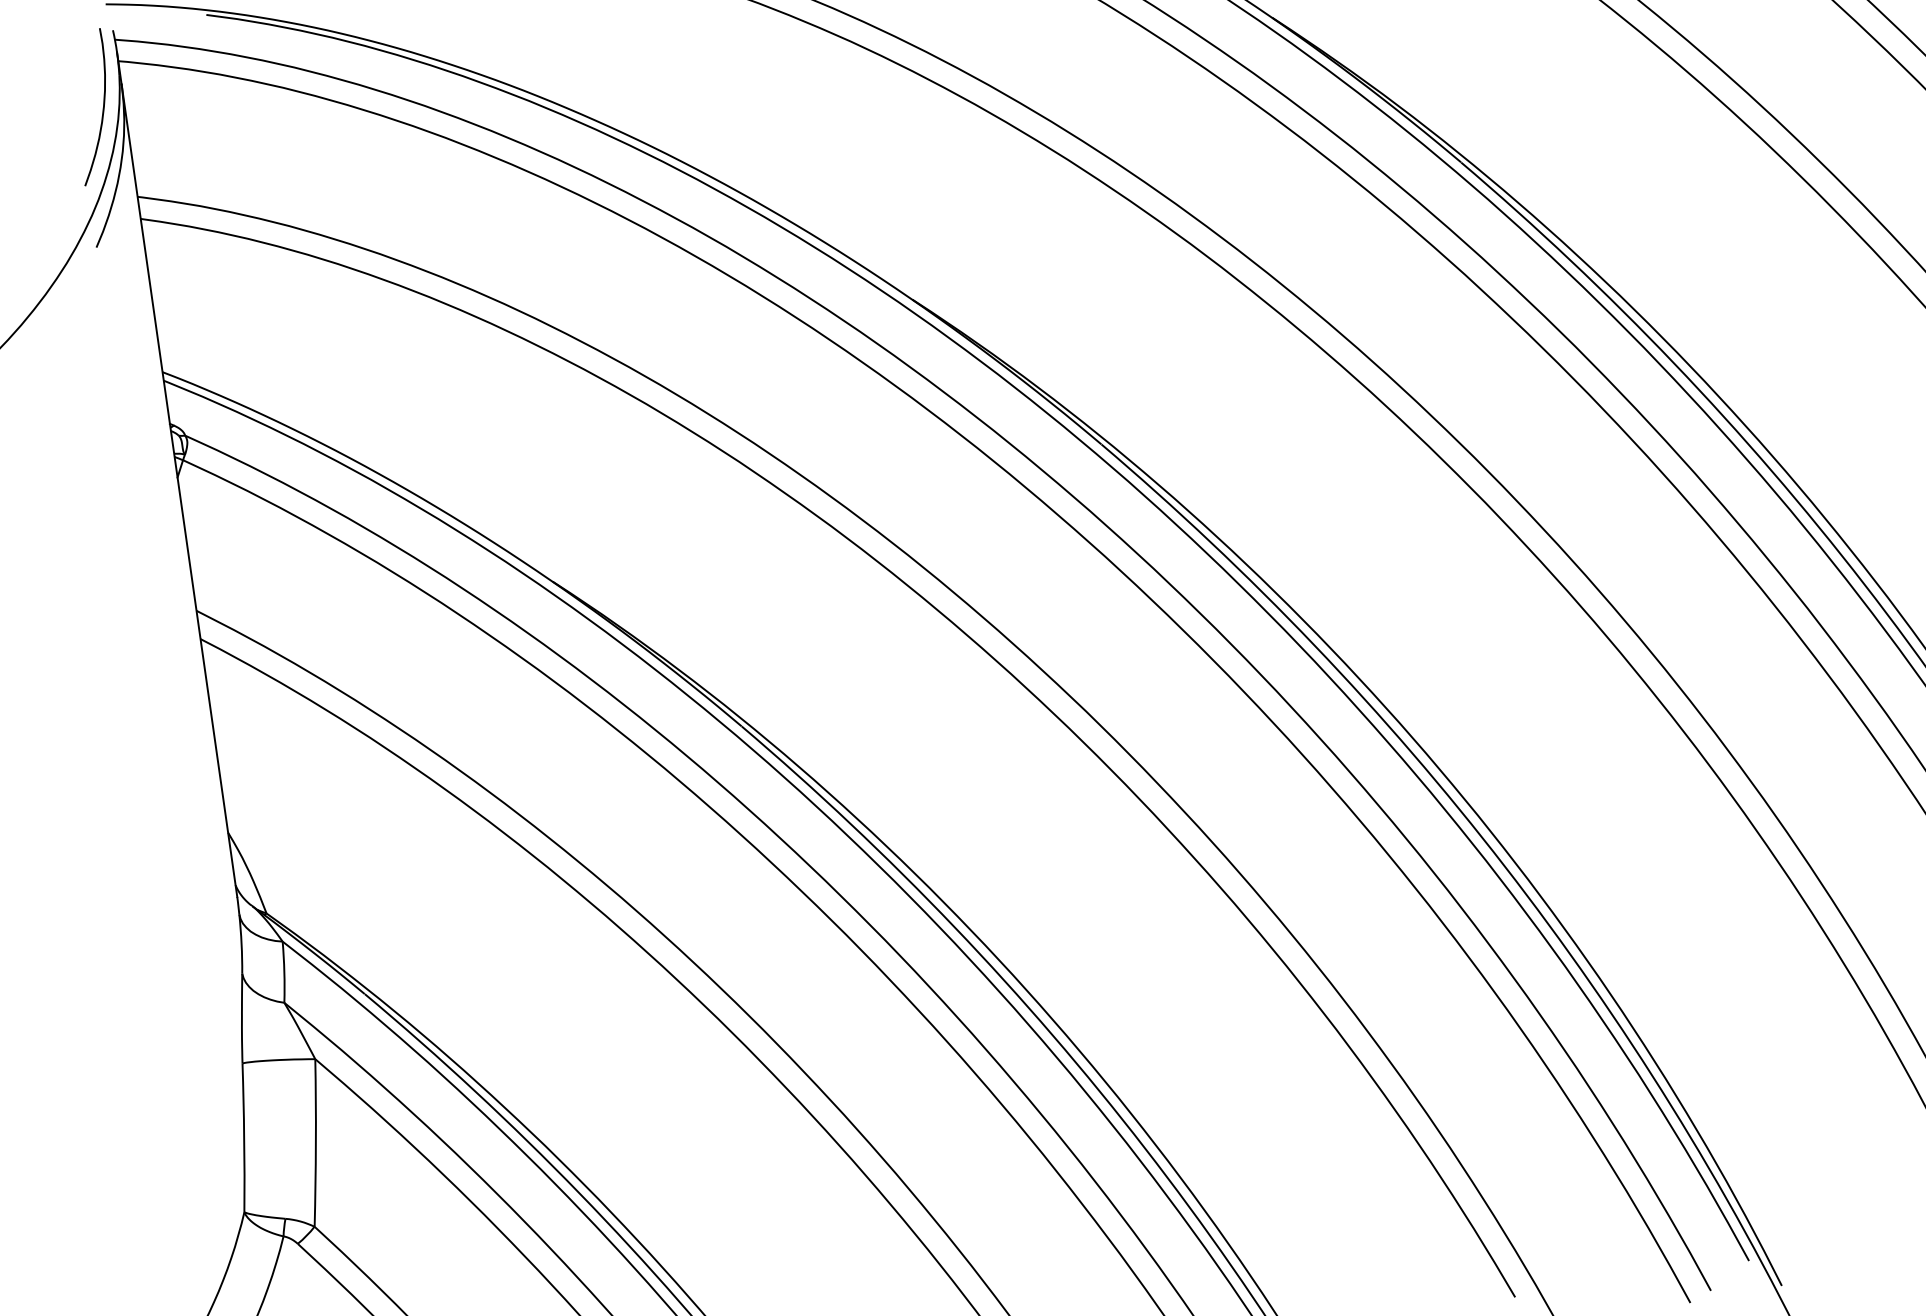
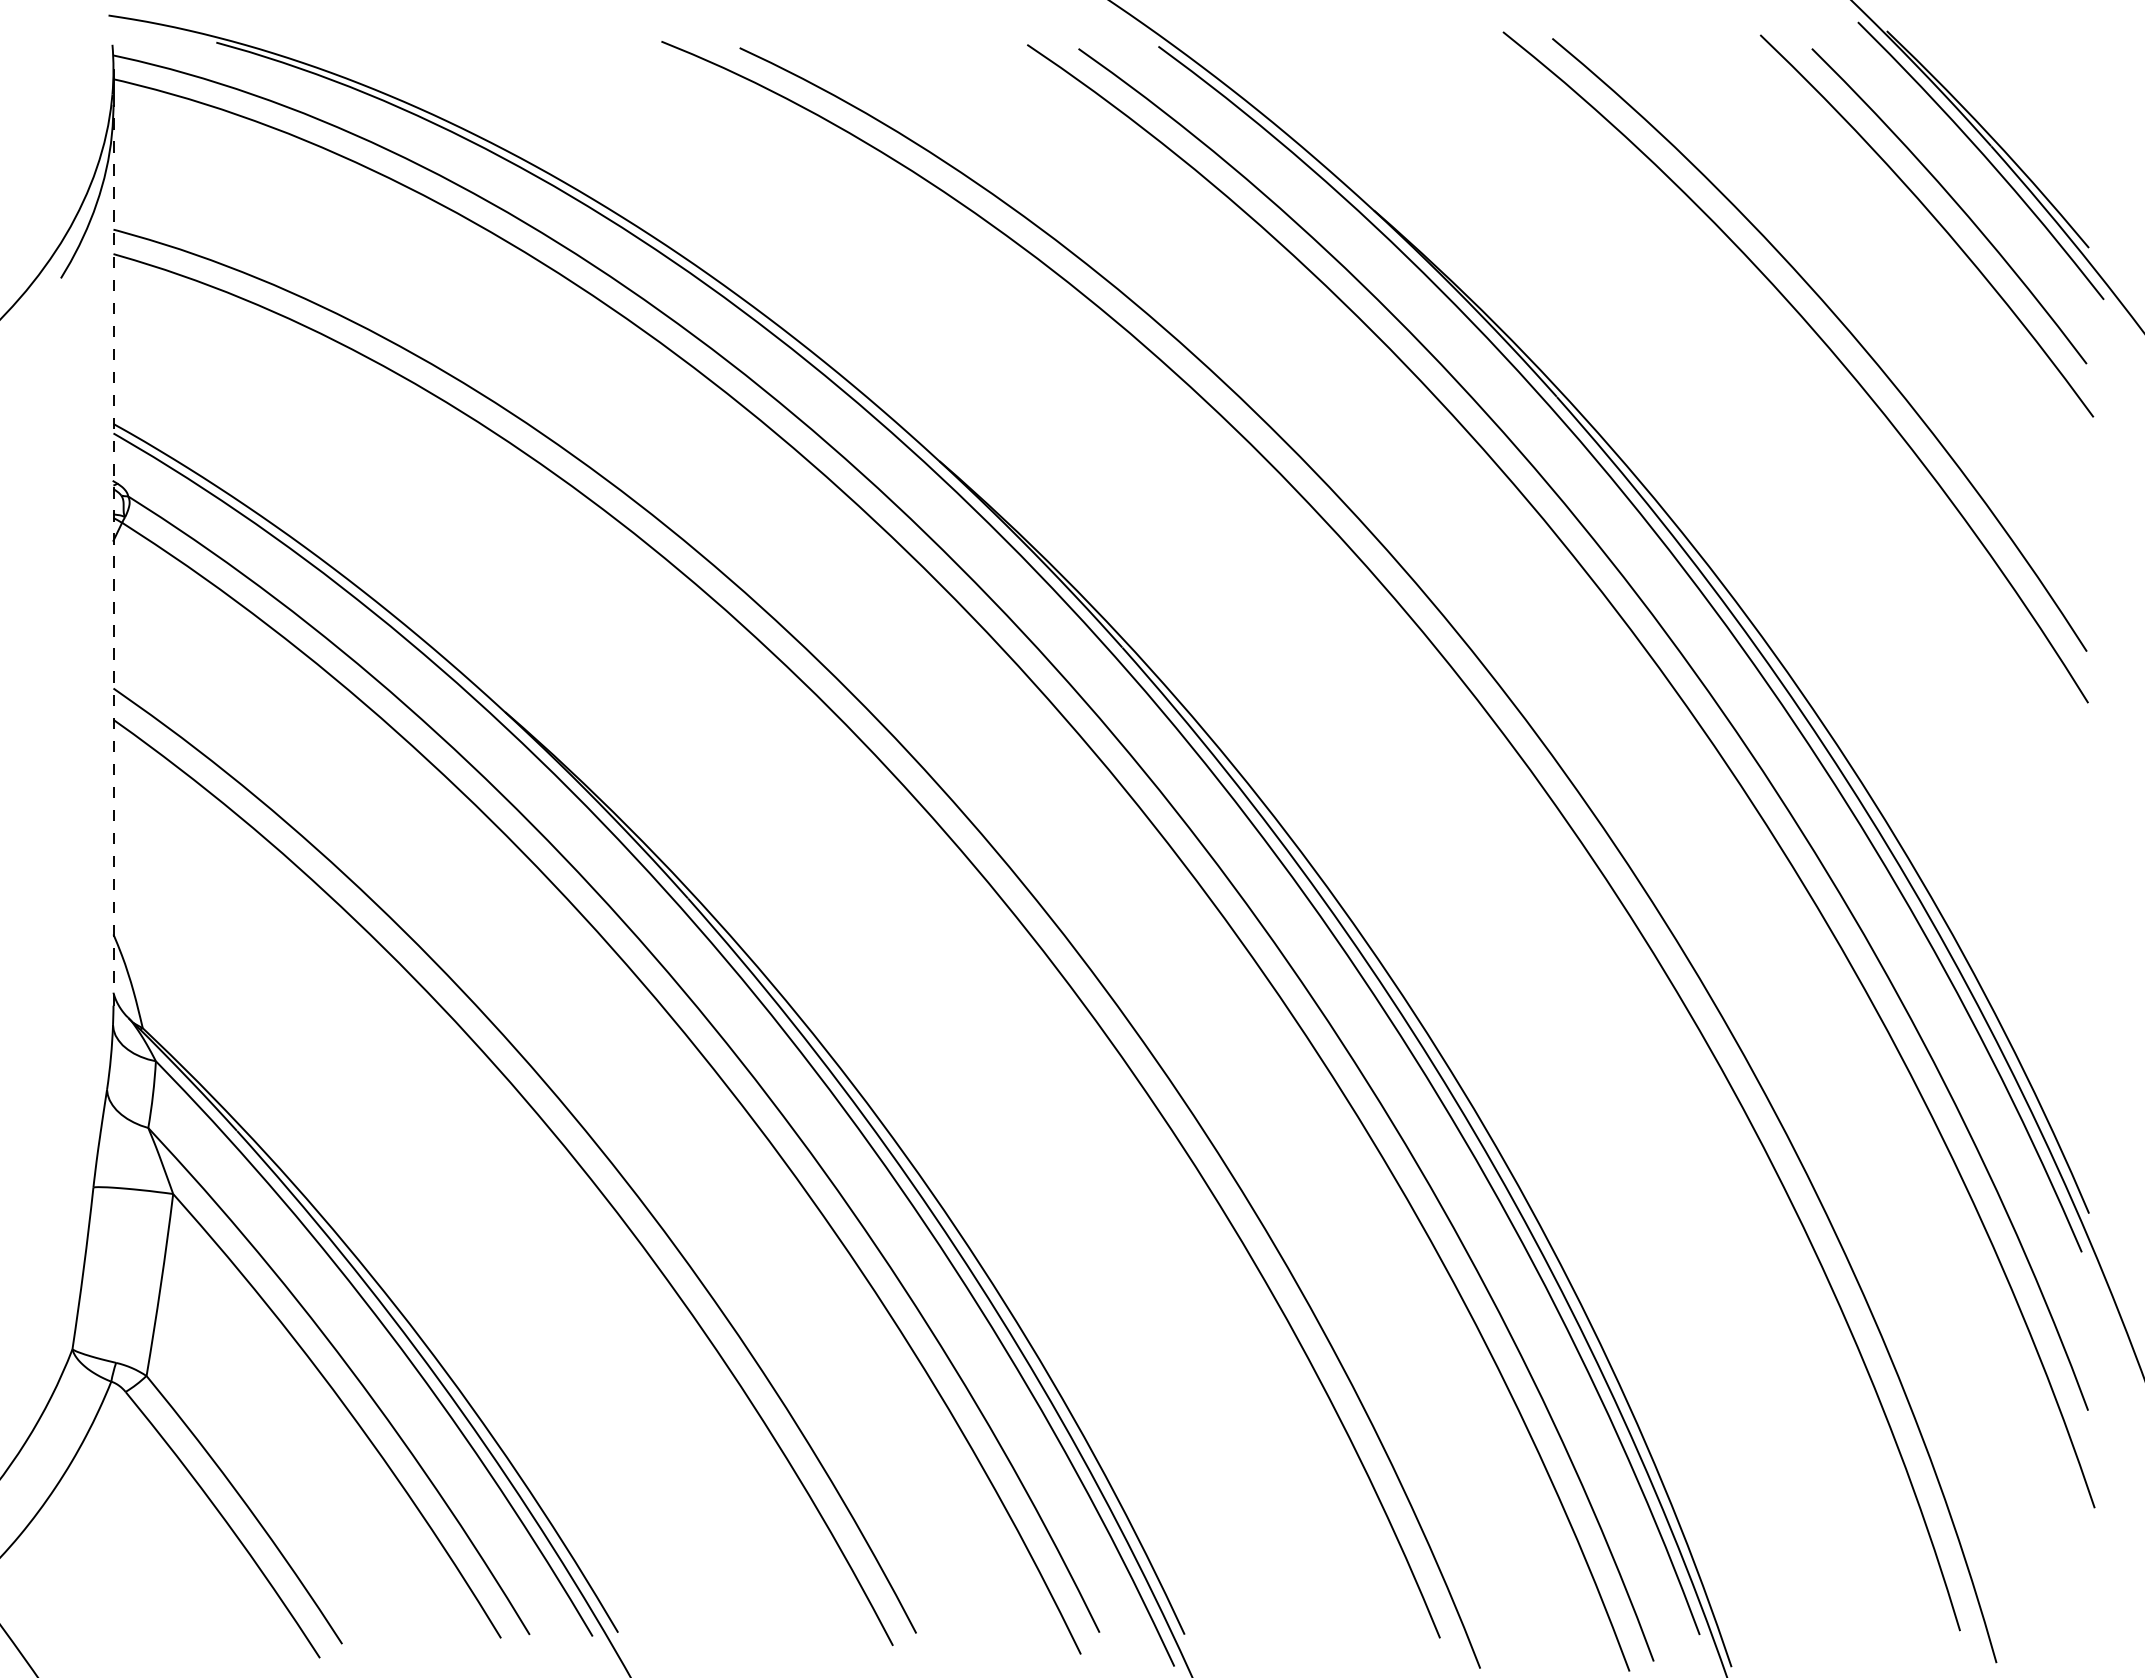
curve: (102, 106) -> (89, 126), removed
line: (179, 489) -> (113, 554), solid -> dashed

